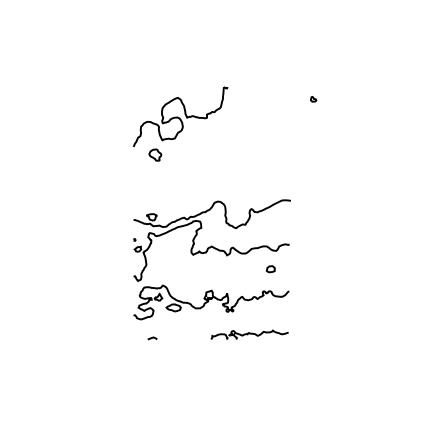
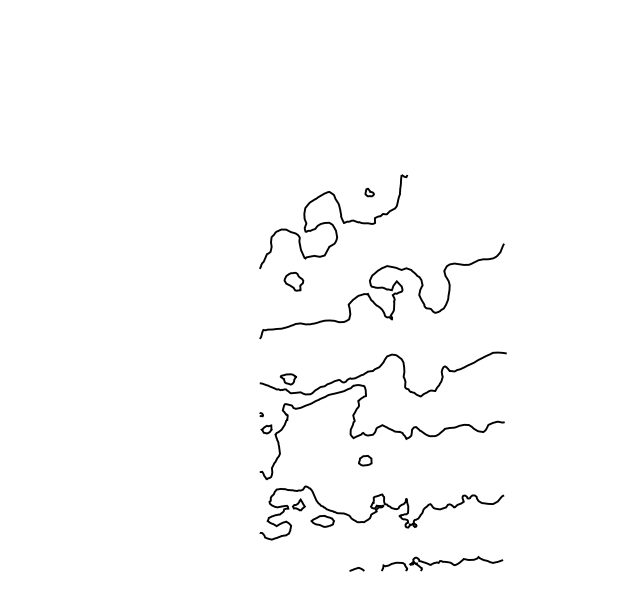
part: (313, 99) -> (369, 192), moved
curve: (211, 159) -> (382, 288), added
part: (270, 269) -> (364, 461), moved
curve: (152, 338) -> (356, 569), moved

